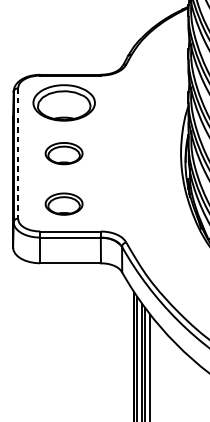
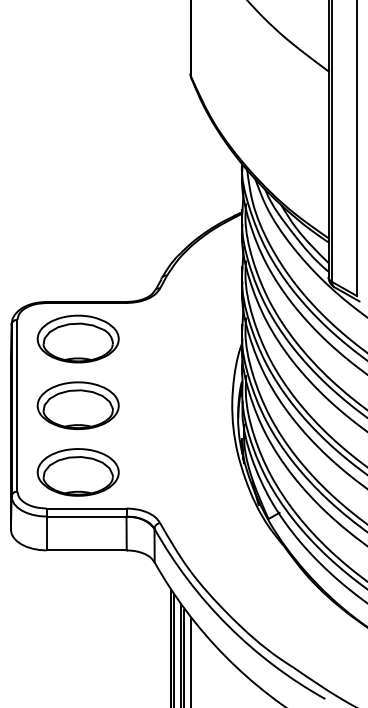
line: (18, 153) -> (17, 405), dashed -> solid
part: (63, 153) -> (77, 405), size x1.67
part: (63, 204) -> (77, 472), size x1.67

